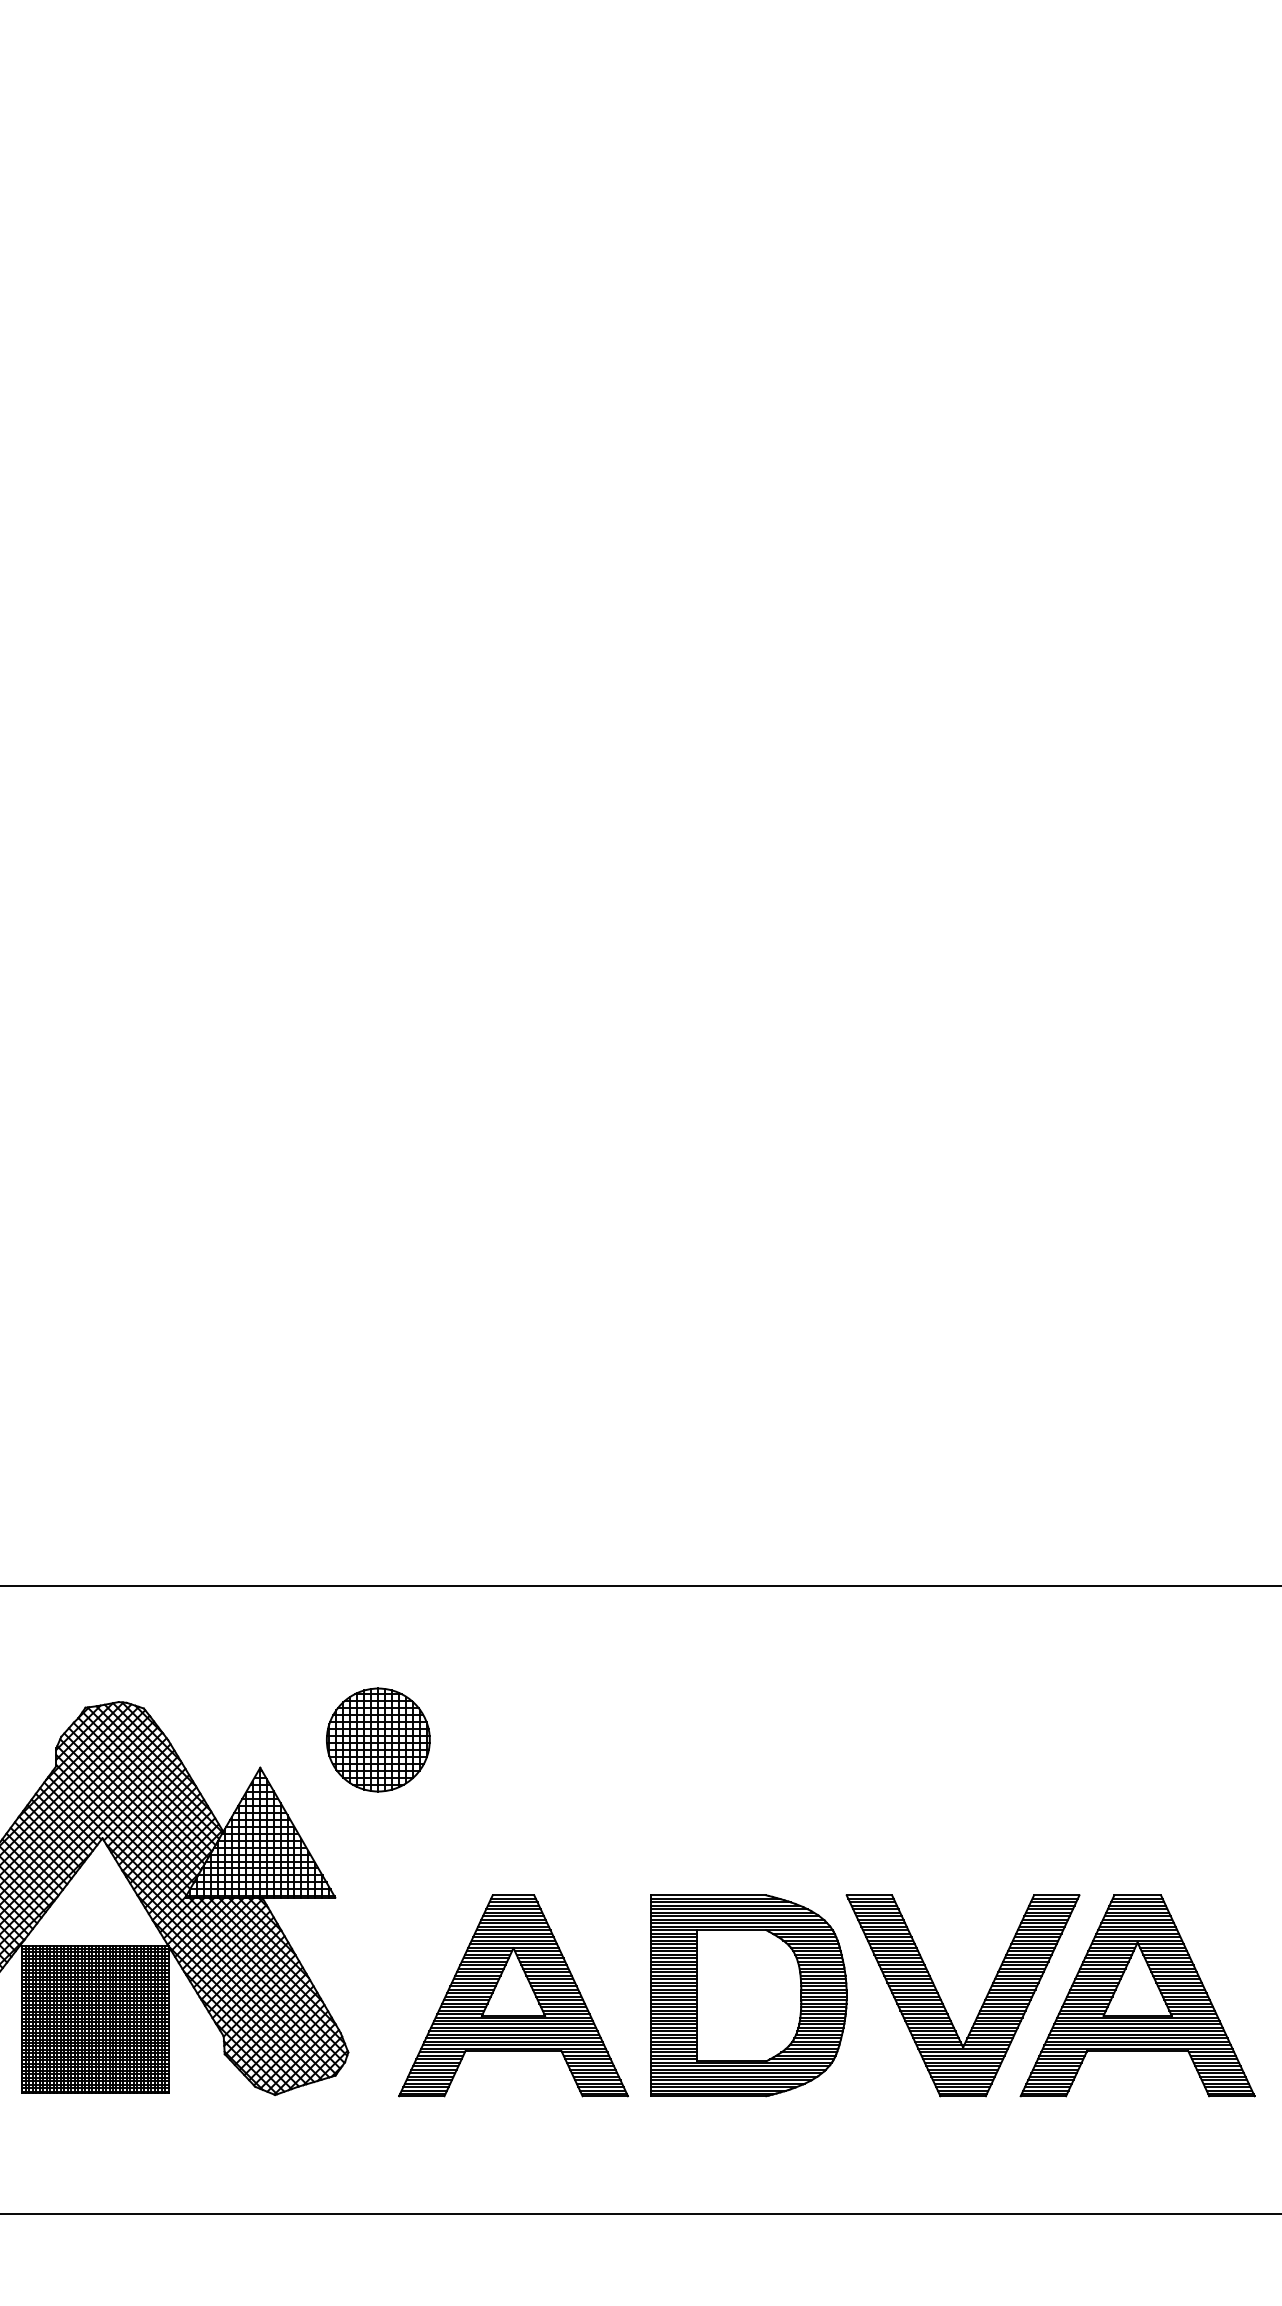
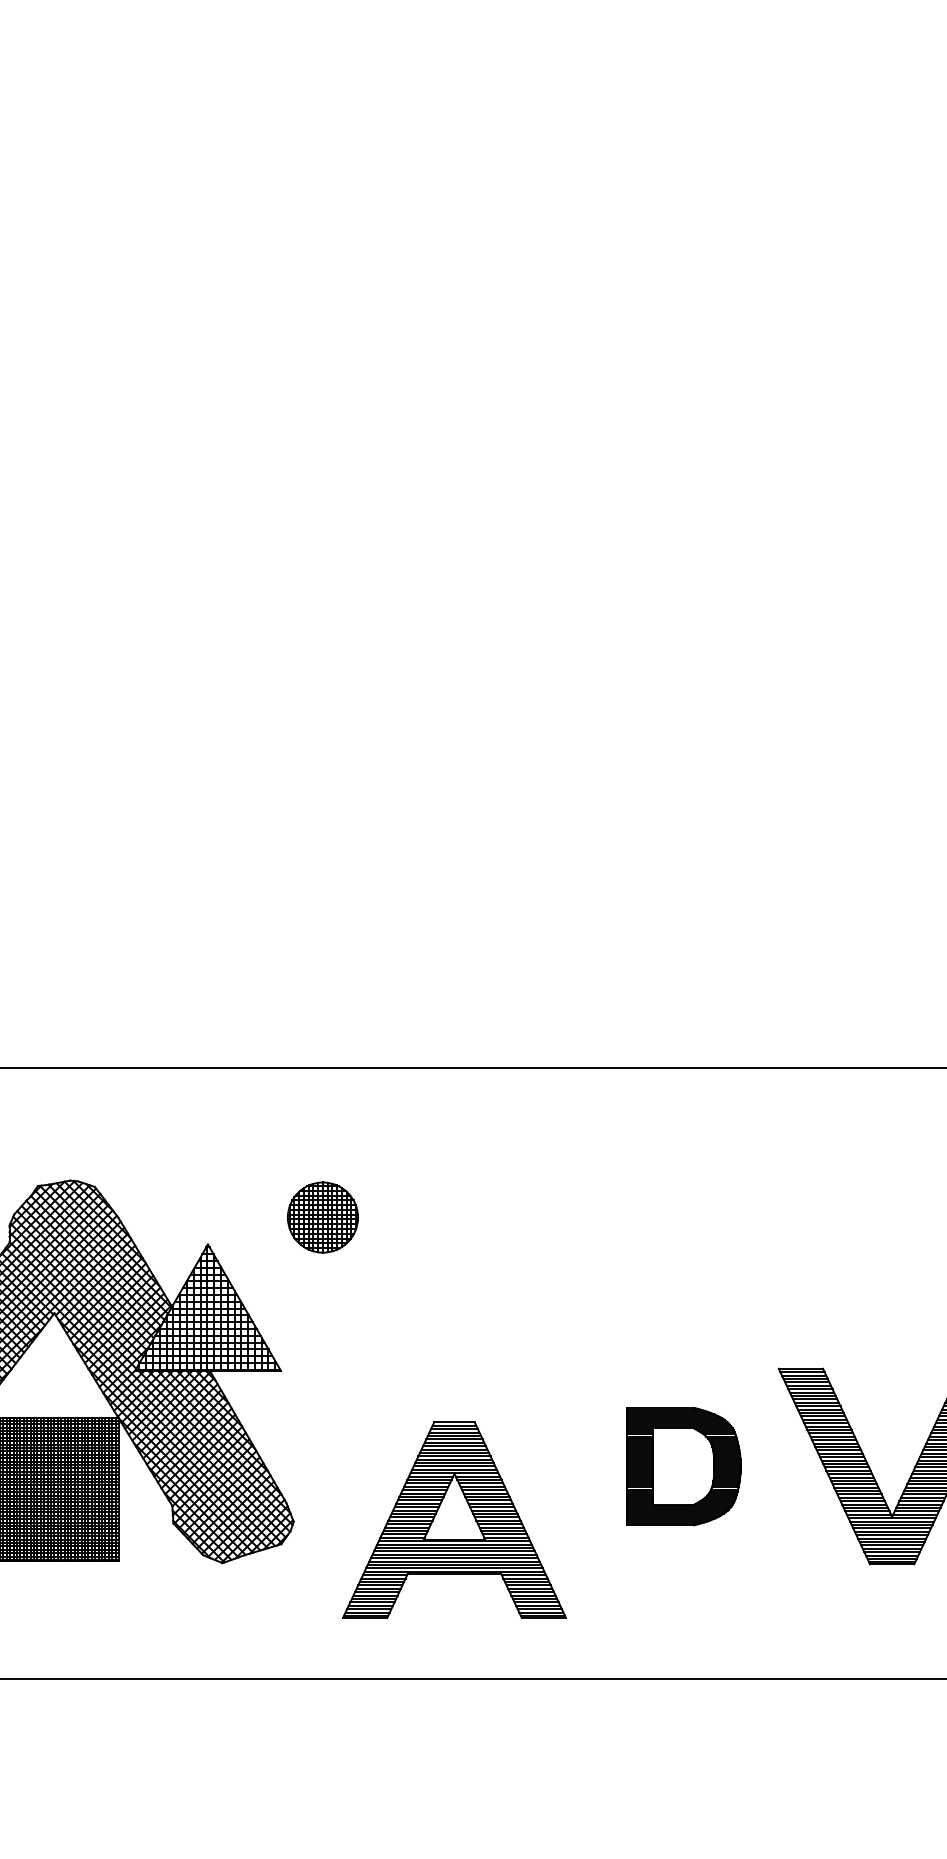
part: (378, 1739) -> (323, 1217), size x0.7
part: (513, 1995) -> (454, 1519), moved
part: (748, 1995) -> (683, 1466), size x0.6

